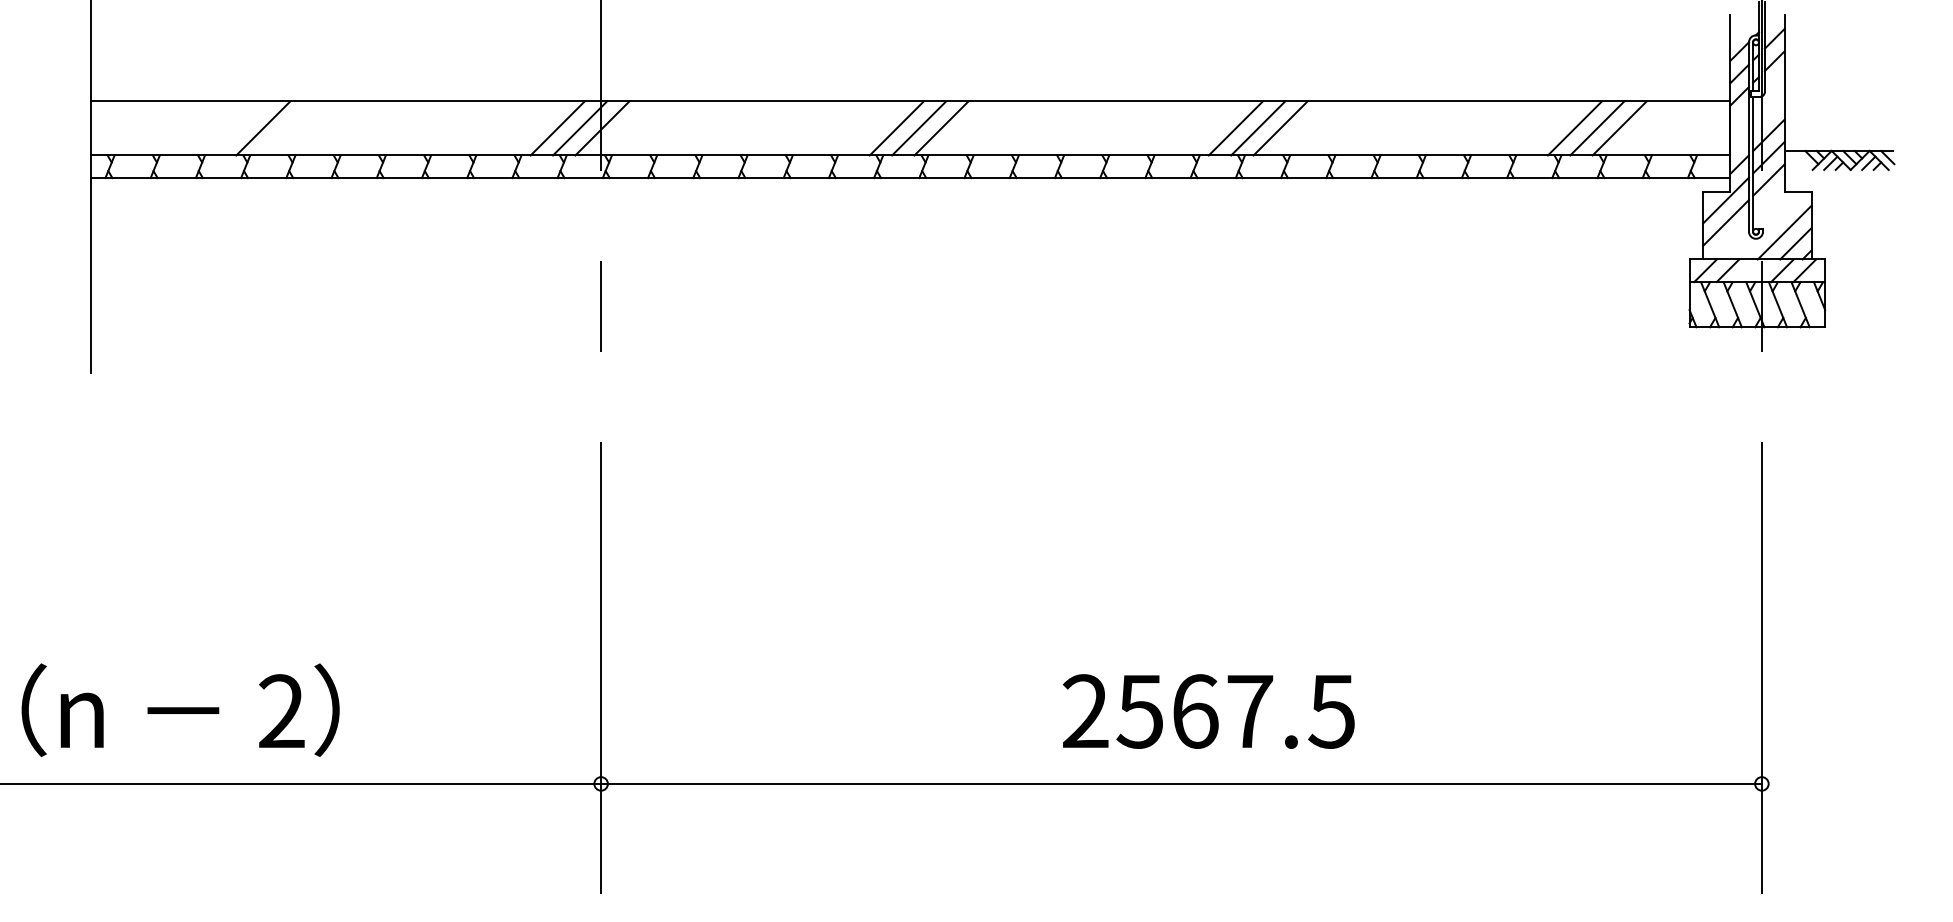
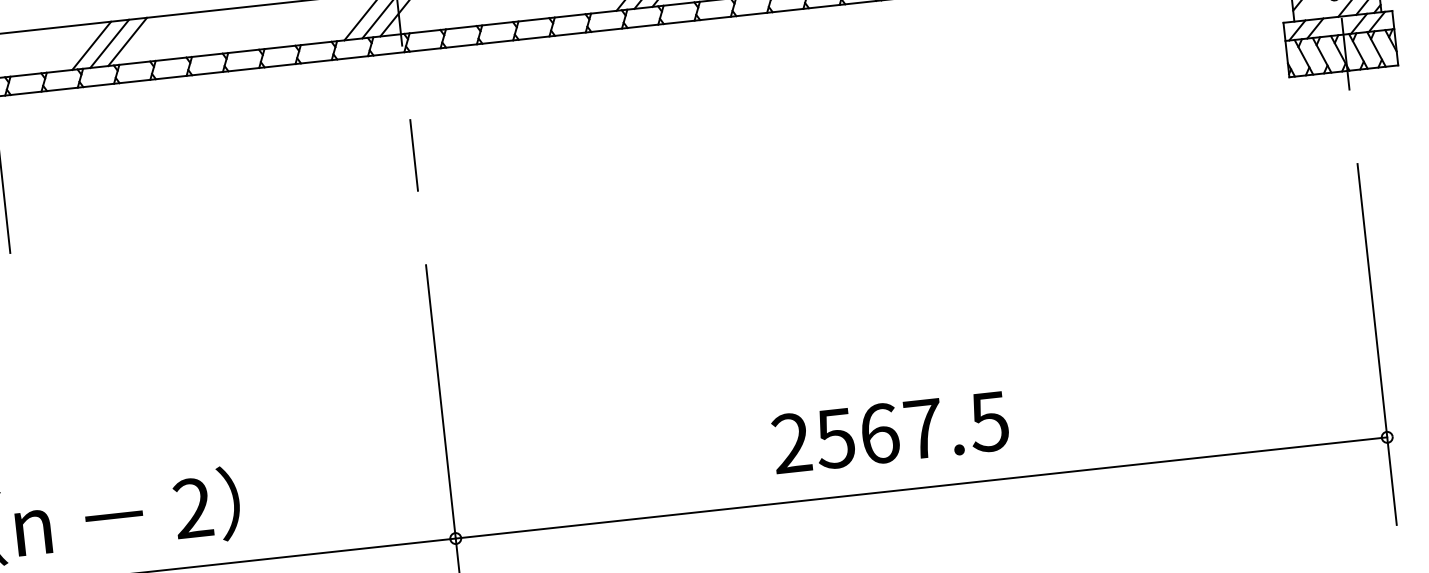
line: (218, 128) -> (91, 45), added
line: (240, 128) -> (109, 44), added
text: (1208, 711) -> (890, 432), moved

